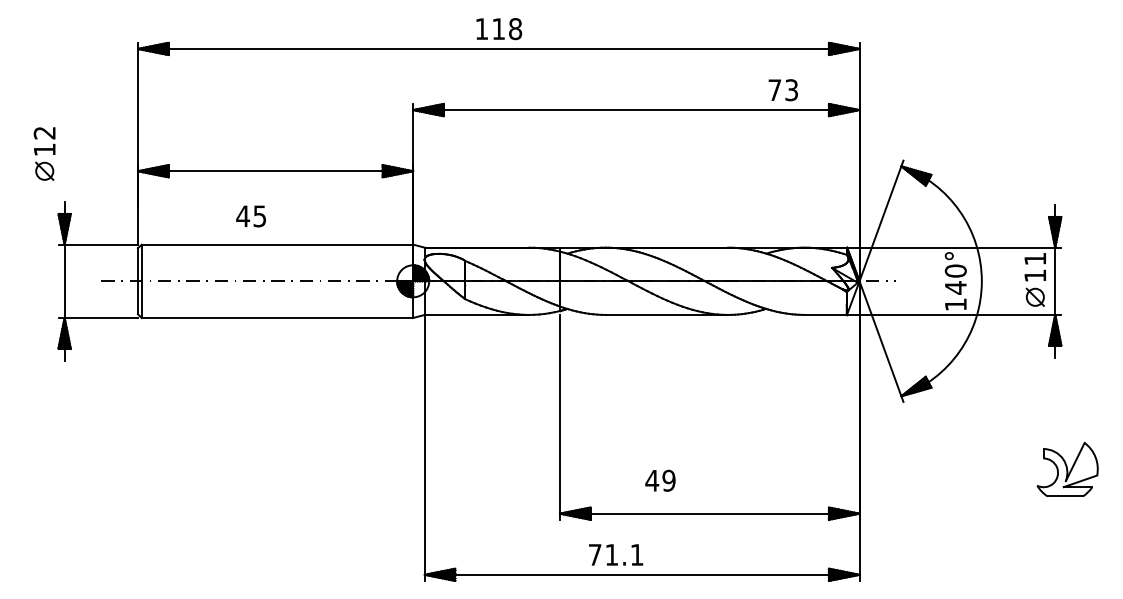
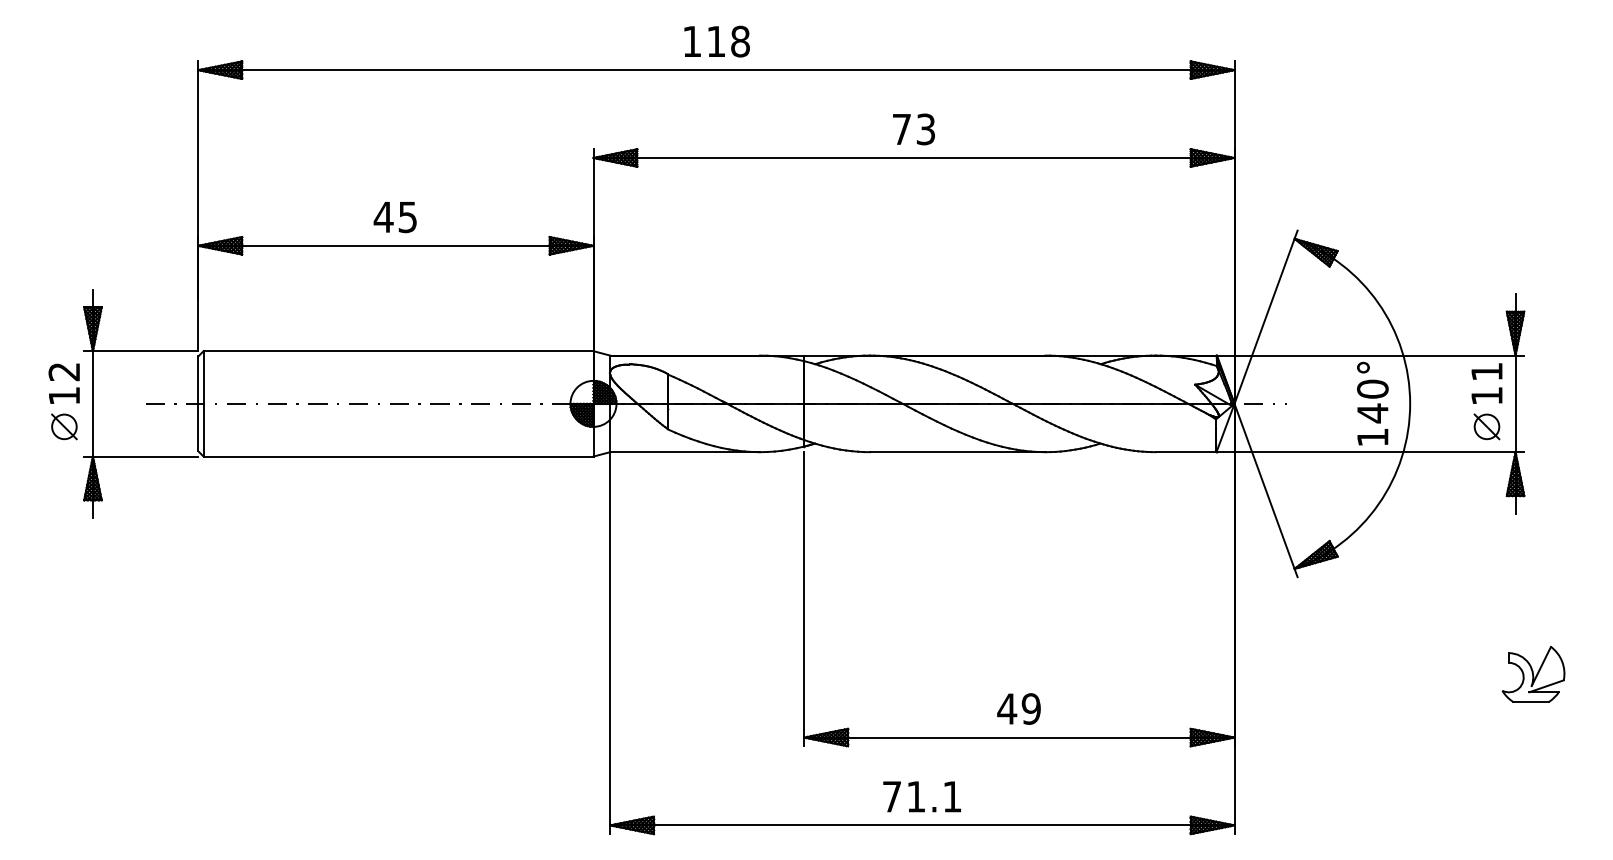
text: (782, 90) -> (912, 129), moved
part: (44, 153) -> (64, 401), moved
text: (250, 216) -> (394, 217), moved
part: (1067, 469) -> (1533, 674), size x0.71
text: (660, 480) -> (1019, 708), moved
text: (616, 554) -> (922, 796), moved

